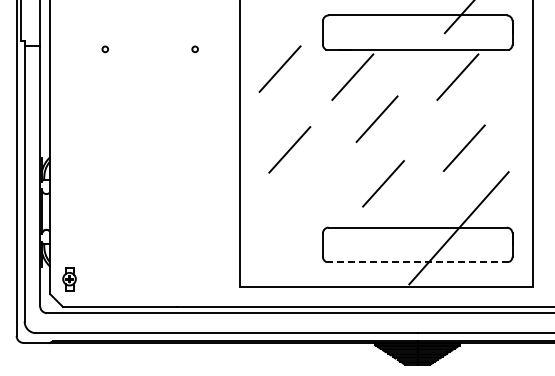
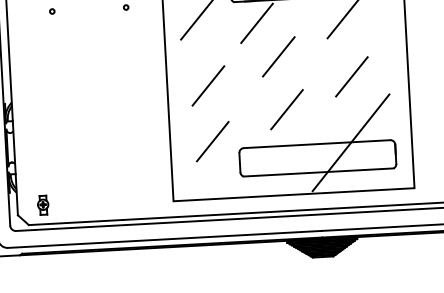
line: (290, 217) -> (212, 141), added
line: (418, 262) -> (319, 172), dashed -> solid
part: (69, 279) -> (43, 205), moved

